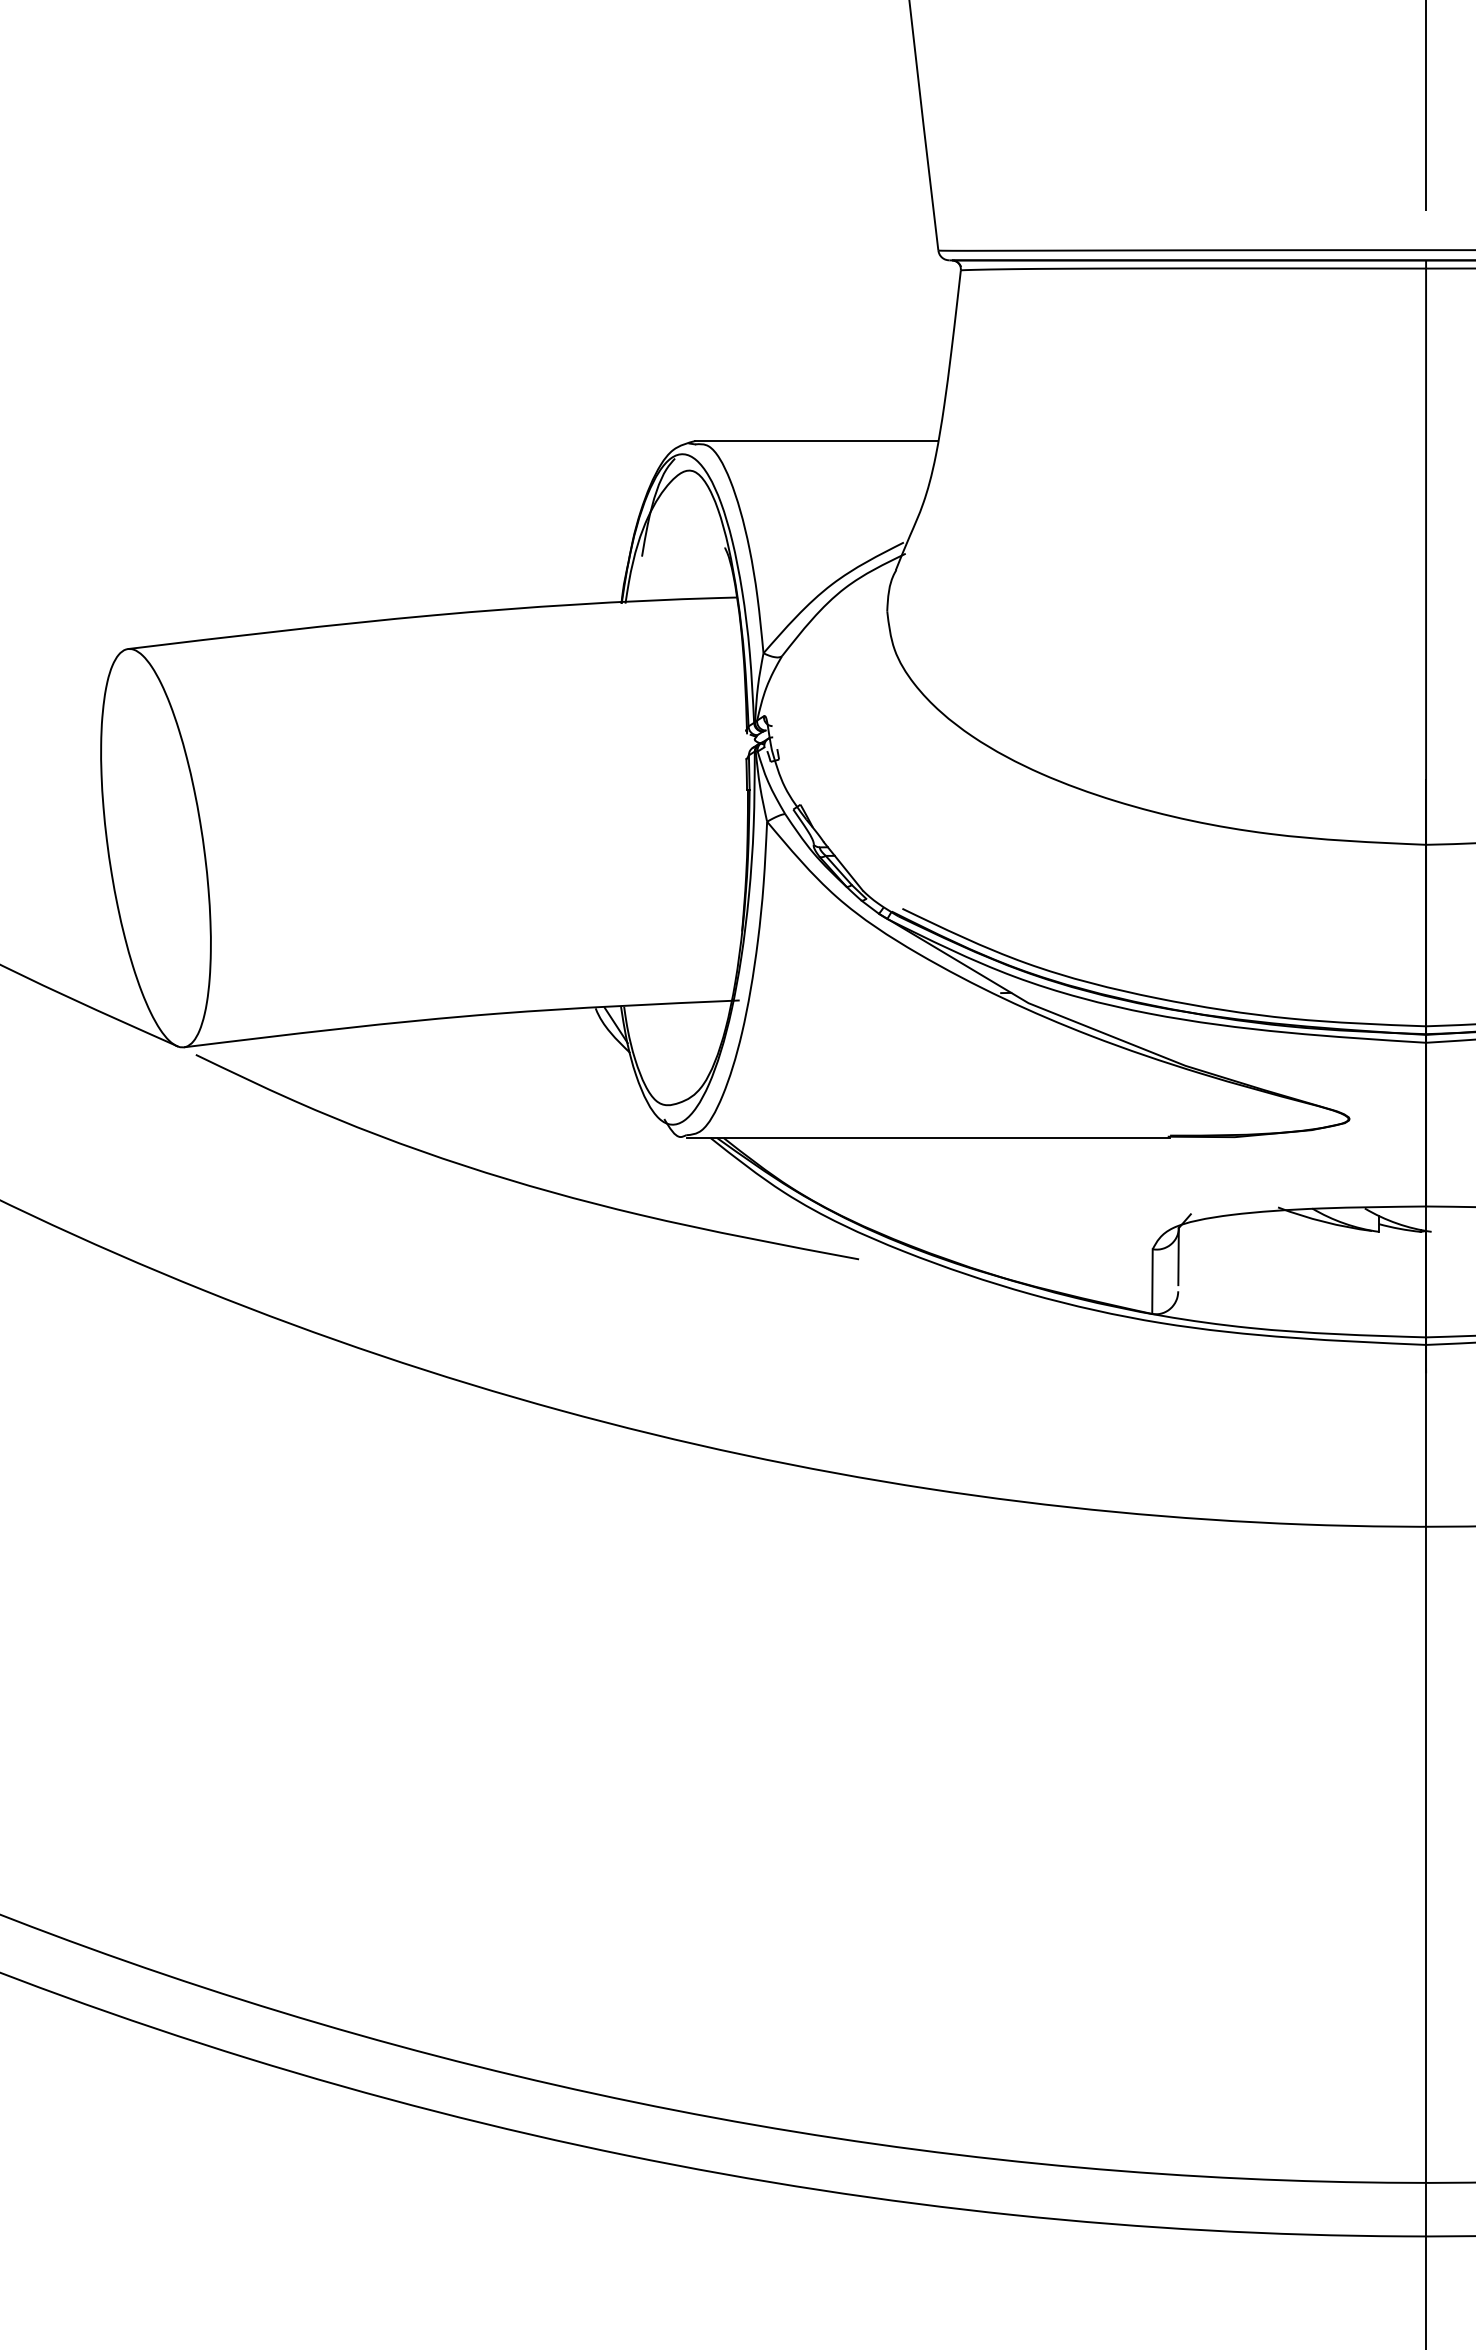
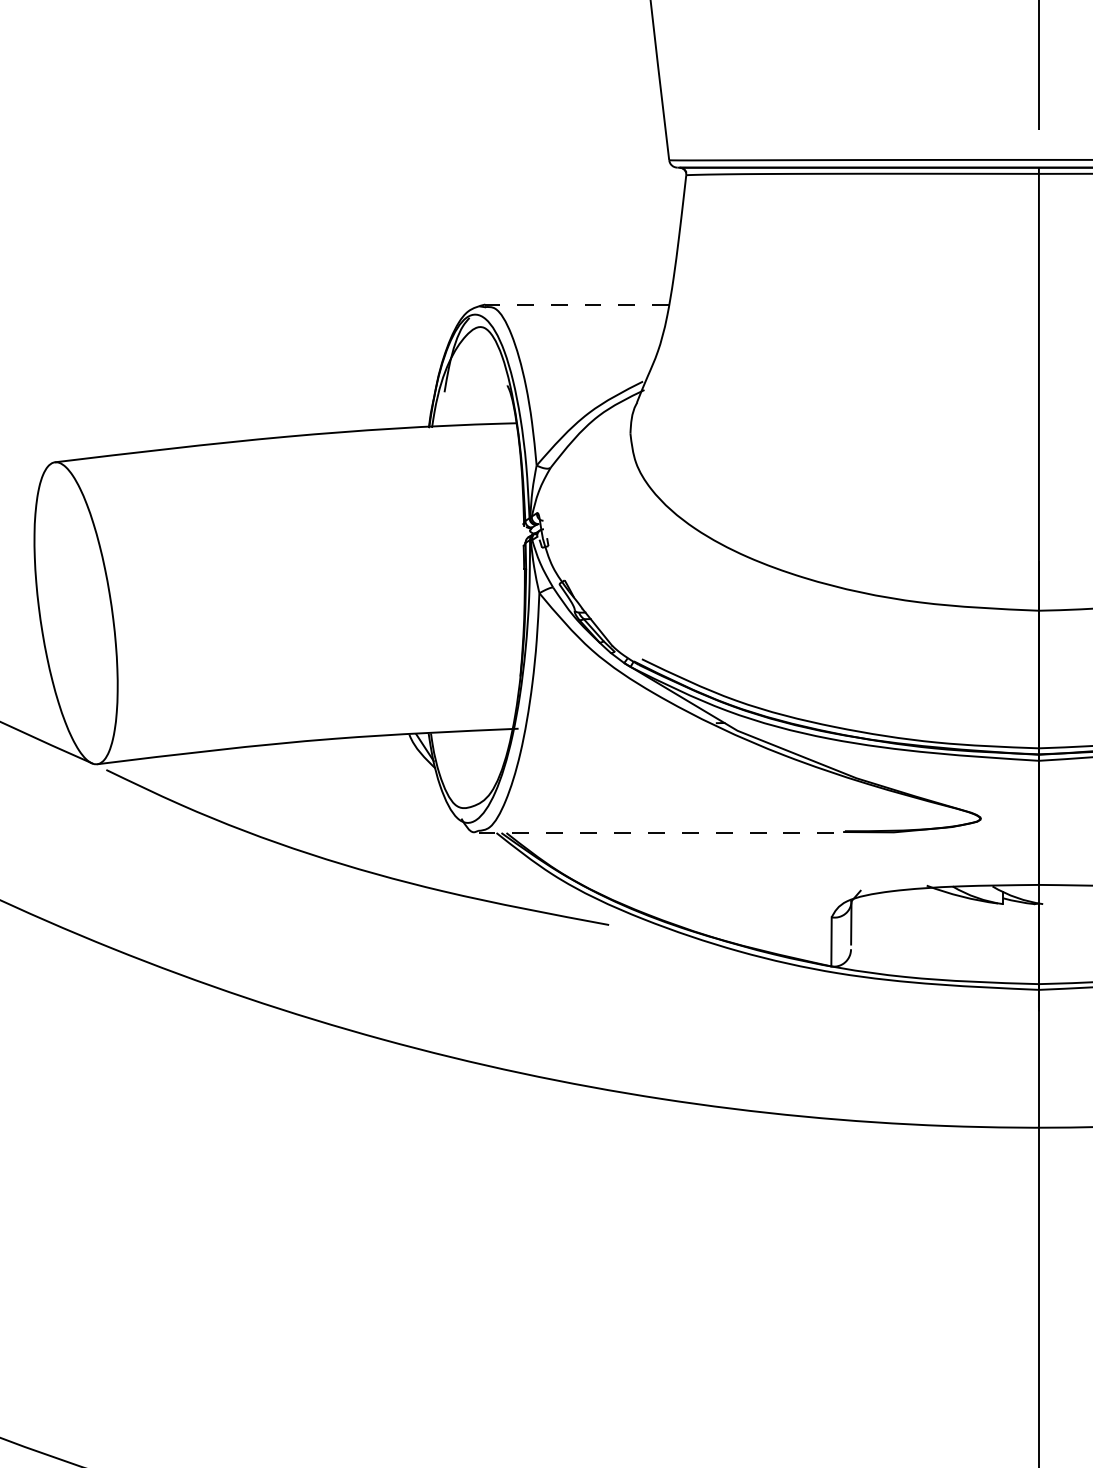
line: (816, 440) -> (576, 304), solid -> dashed
line: (928, 1138) -> (661, 833), solid -> dashed

